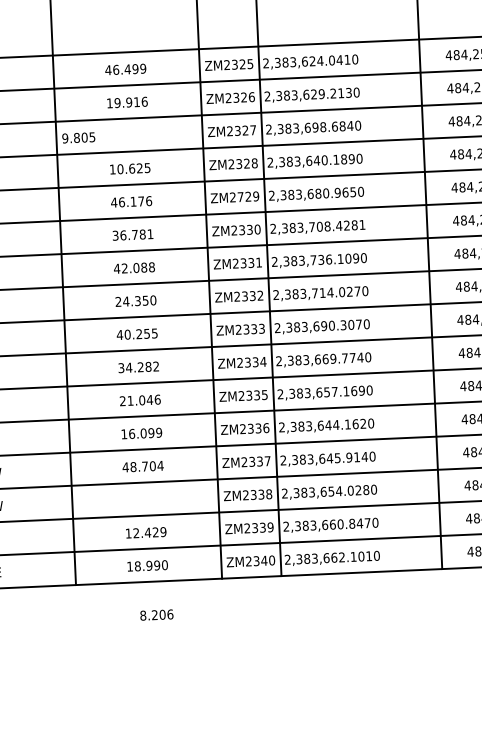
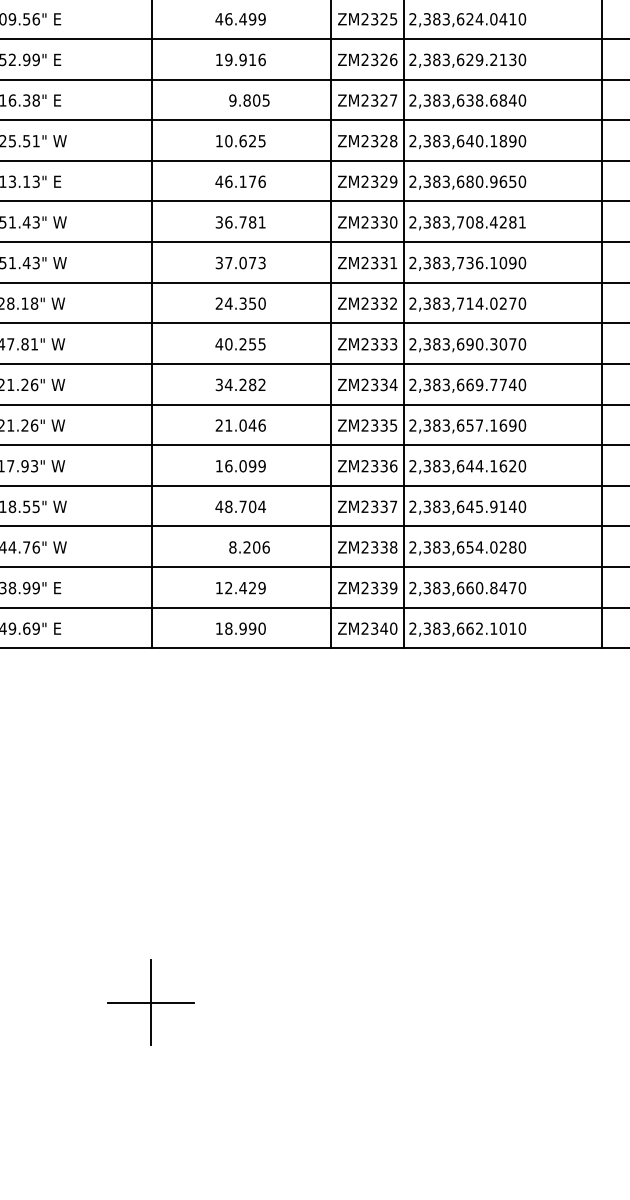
text: (315, 127) -> (469, 100), 2,383,698.6840 -> 2,383,638.6840
text: (78, 137) -> (249, 100), moved
text: (240, 196) -> (374, 181), ZM2729 -> ZM2329
text: (134, 267) -> (240, 262), 42.088 -> 37.073
text: (156, 615) -> (249, 547), moved

